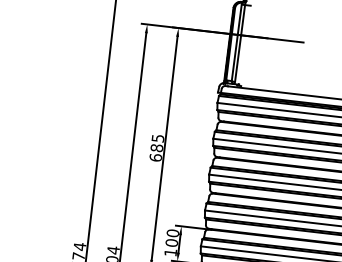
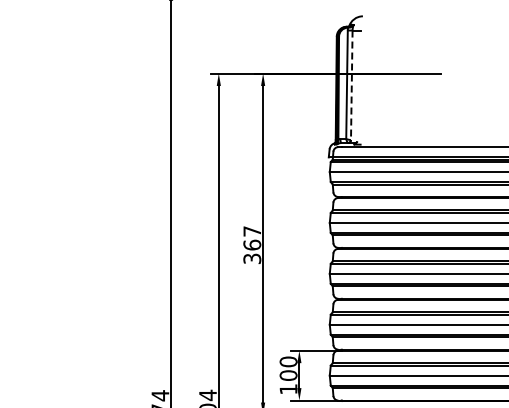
line: (239, 43) -> (351, 84), solid -> dashed
text: (157, 148) -> (252, 245), 685 -> 367

